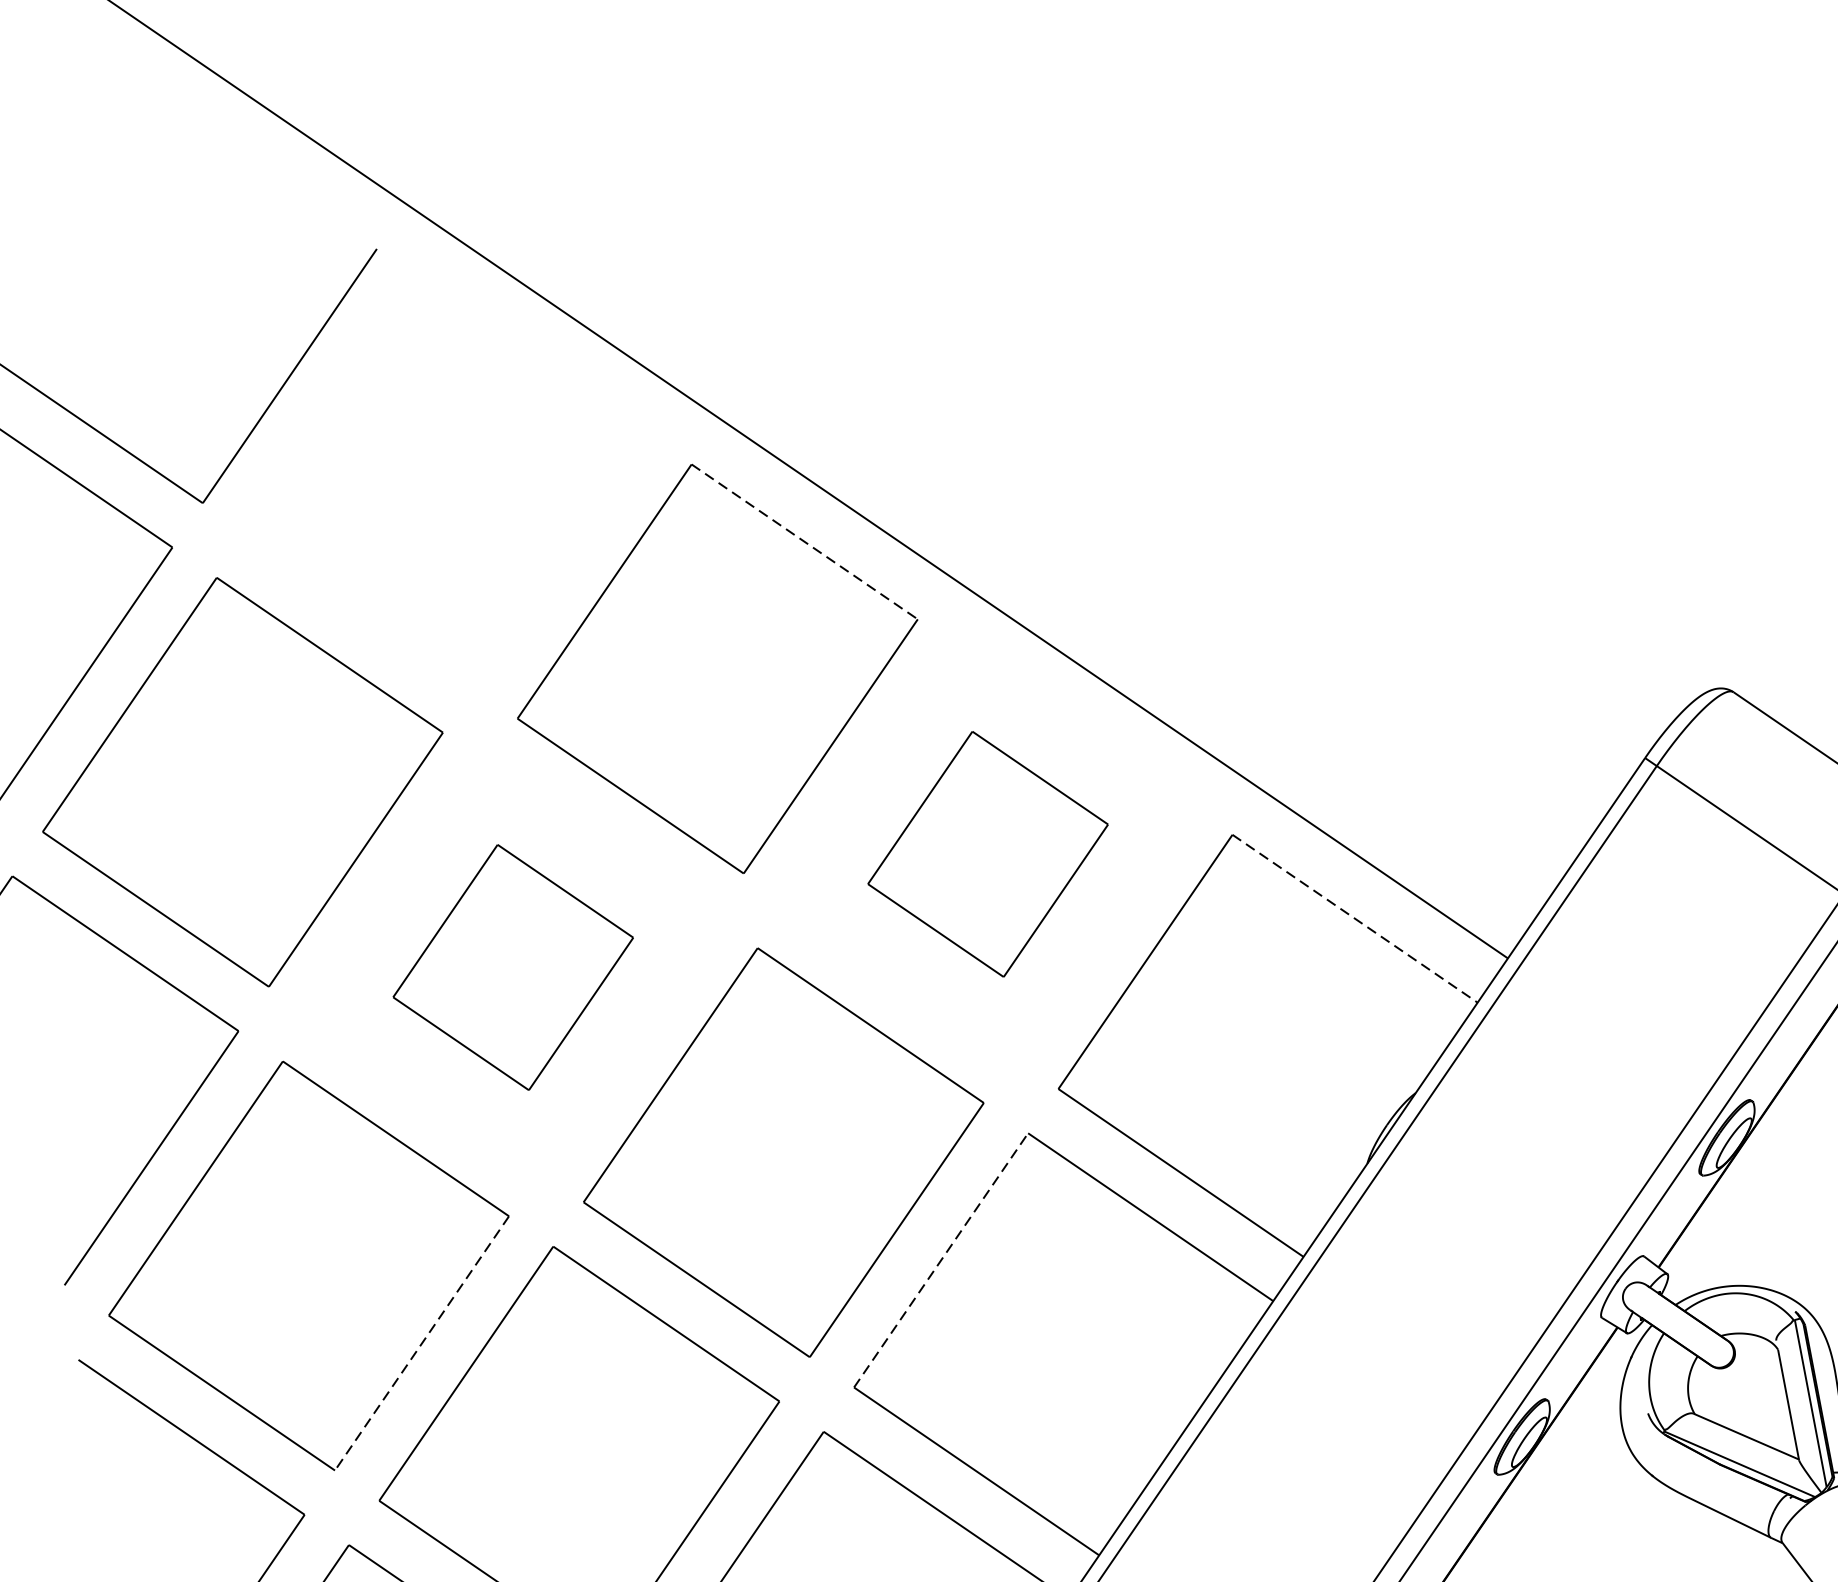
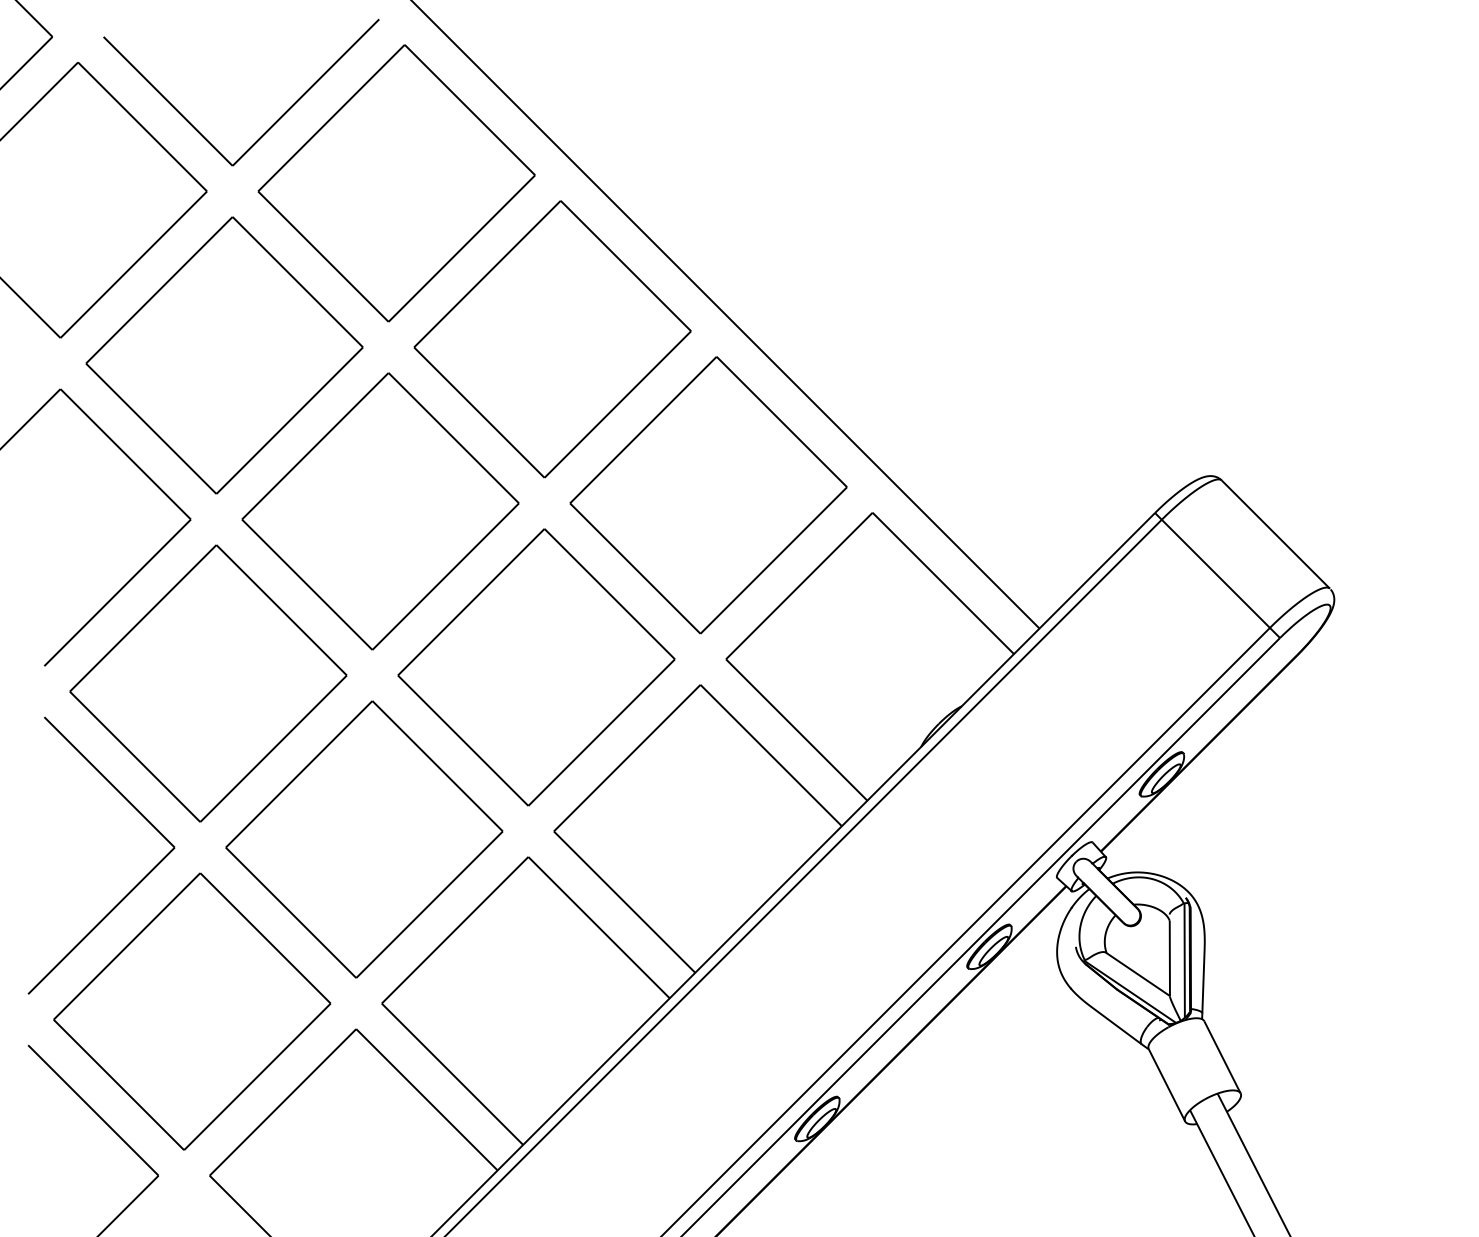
part: (446, 484) -> (396, 183), added
line: (805, 542) -> (626, 266), dashed -> solid
part: (988, 854) -> (708, 495), size x1.67
line: (1355, 918) -> (943, 583), dashed -> solid
part: (513, 967) -> (380, 511), size x1.67
line: (941, 1260) -> (627, 758), dashed -> solid
line: (421, 1343) -> (273, 748), dashed -> solid

